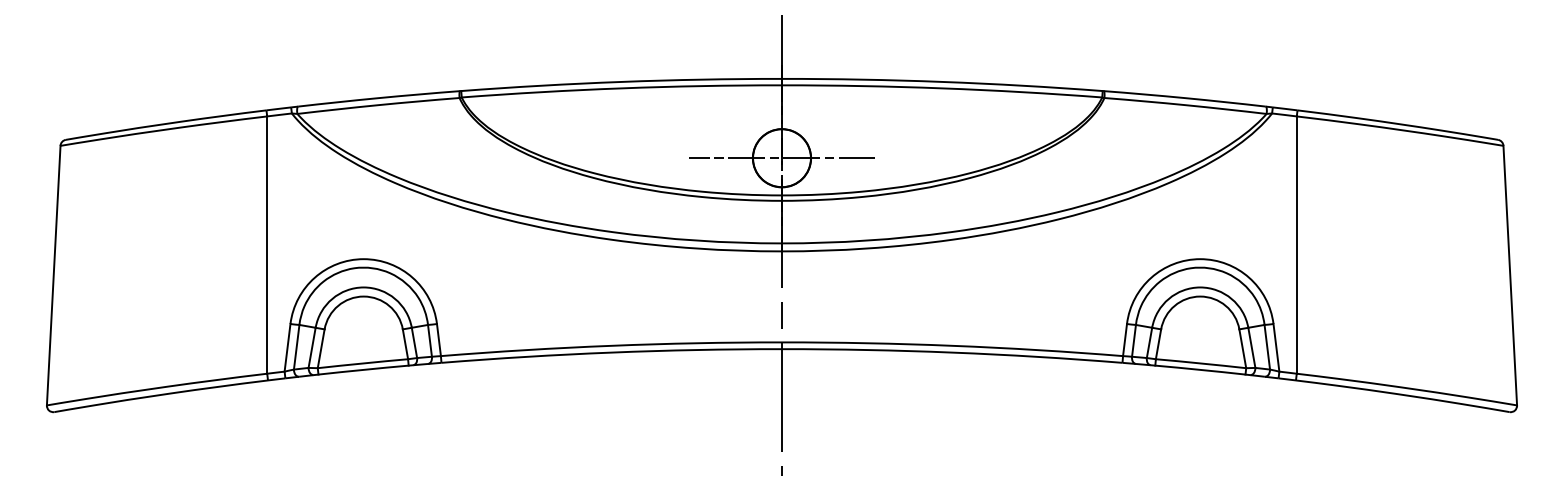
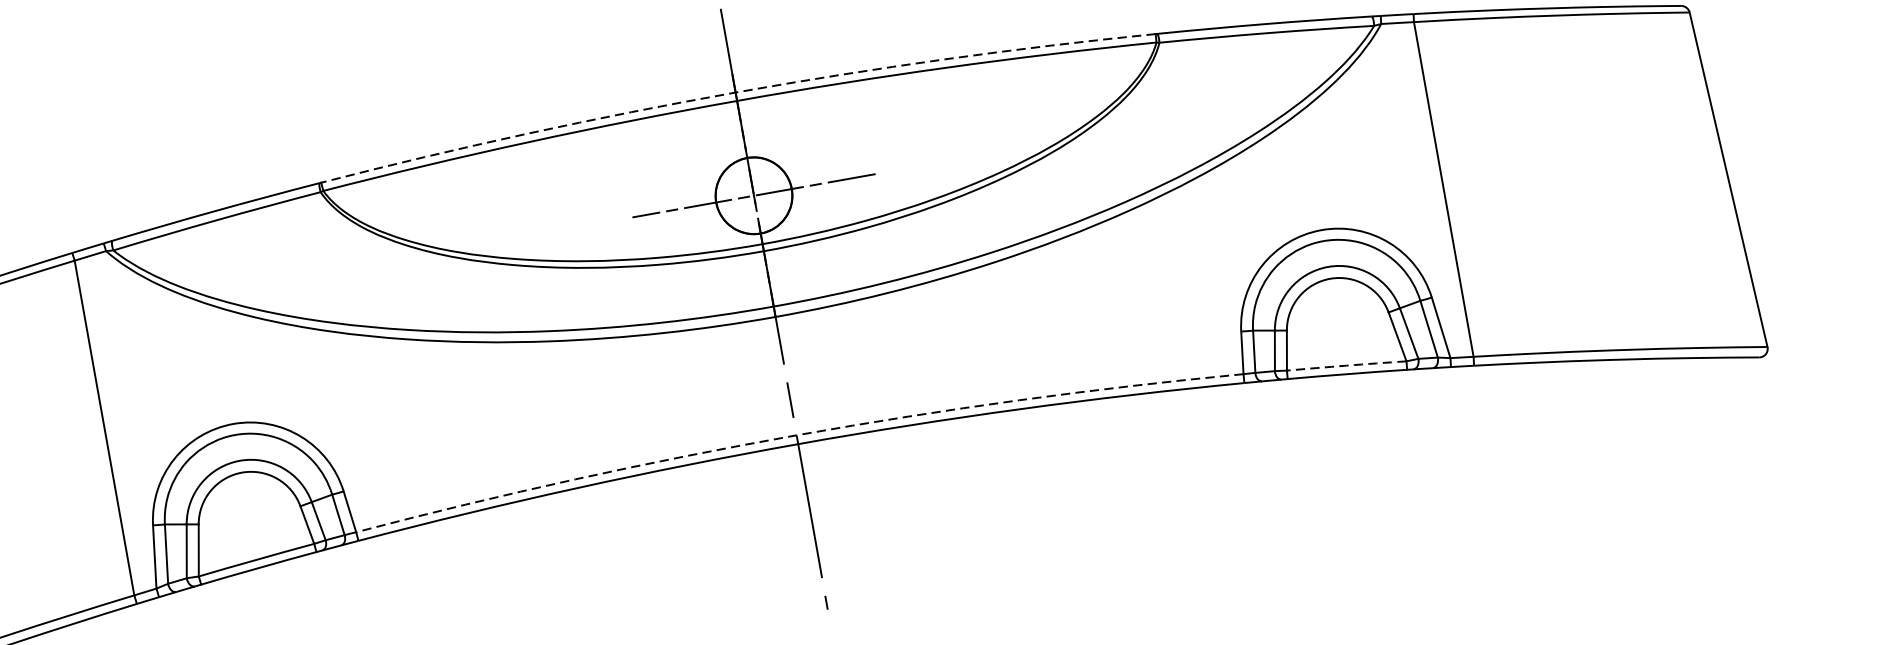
arc: (781, 78) -> (734, 92), solid -> dashed
arc: (781, 342) -> (796, 435), solid -> dashed
arc: (1201, 363) -> (1347, 365), solid -> dashed

